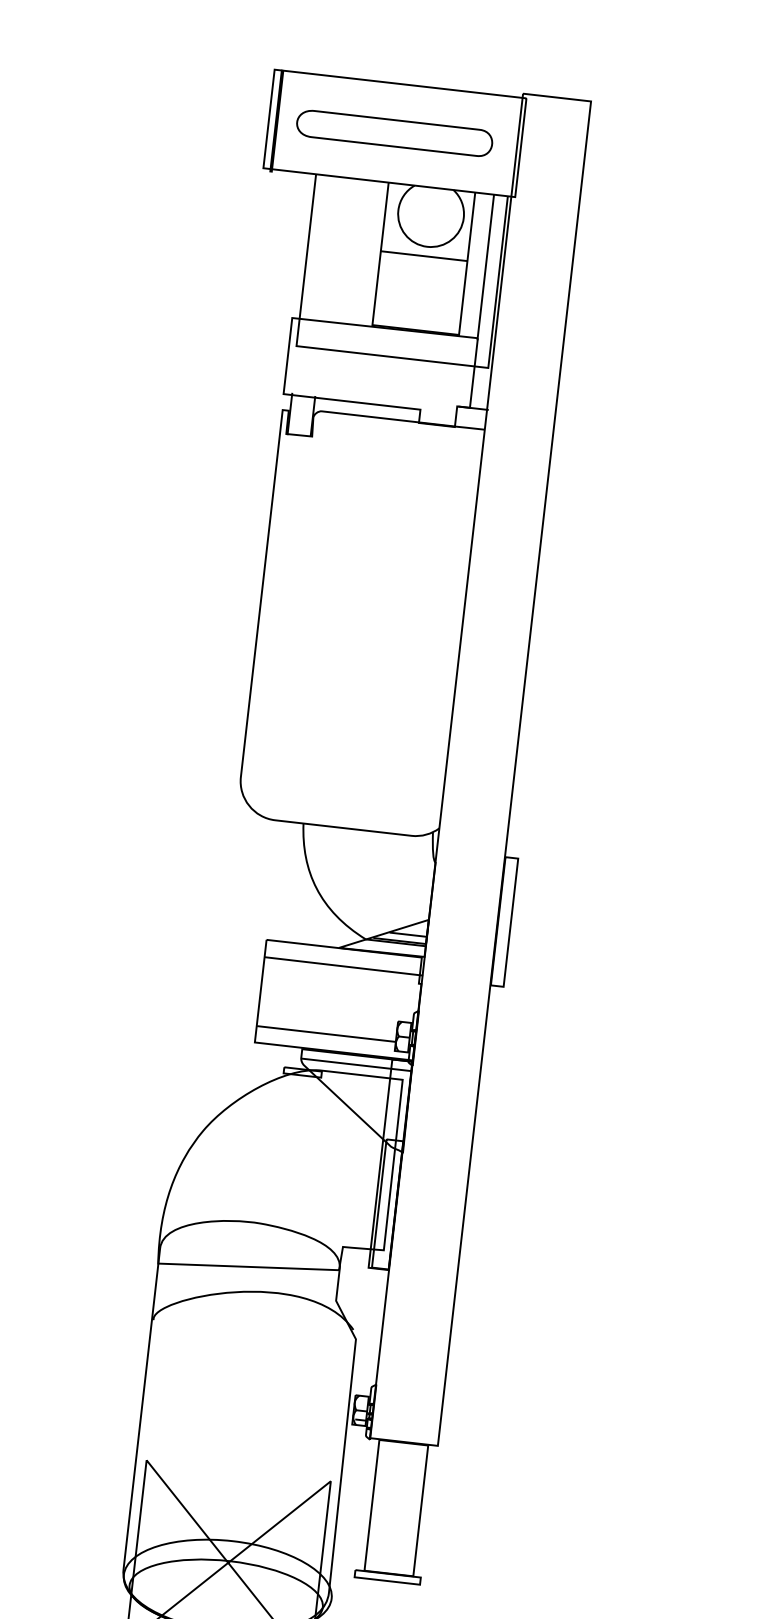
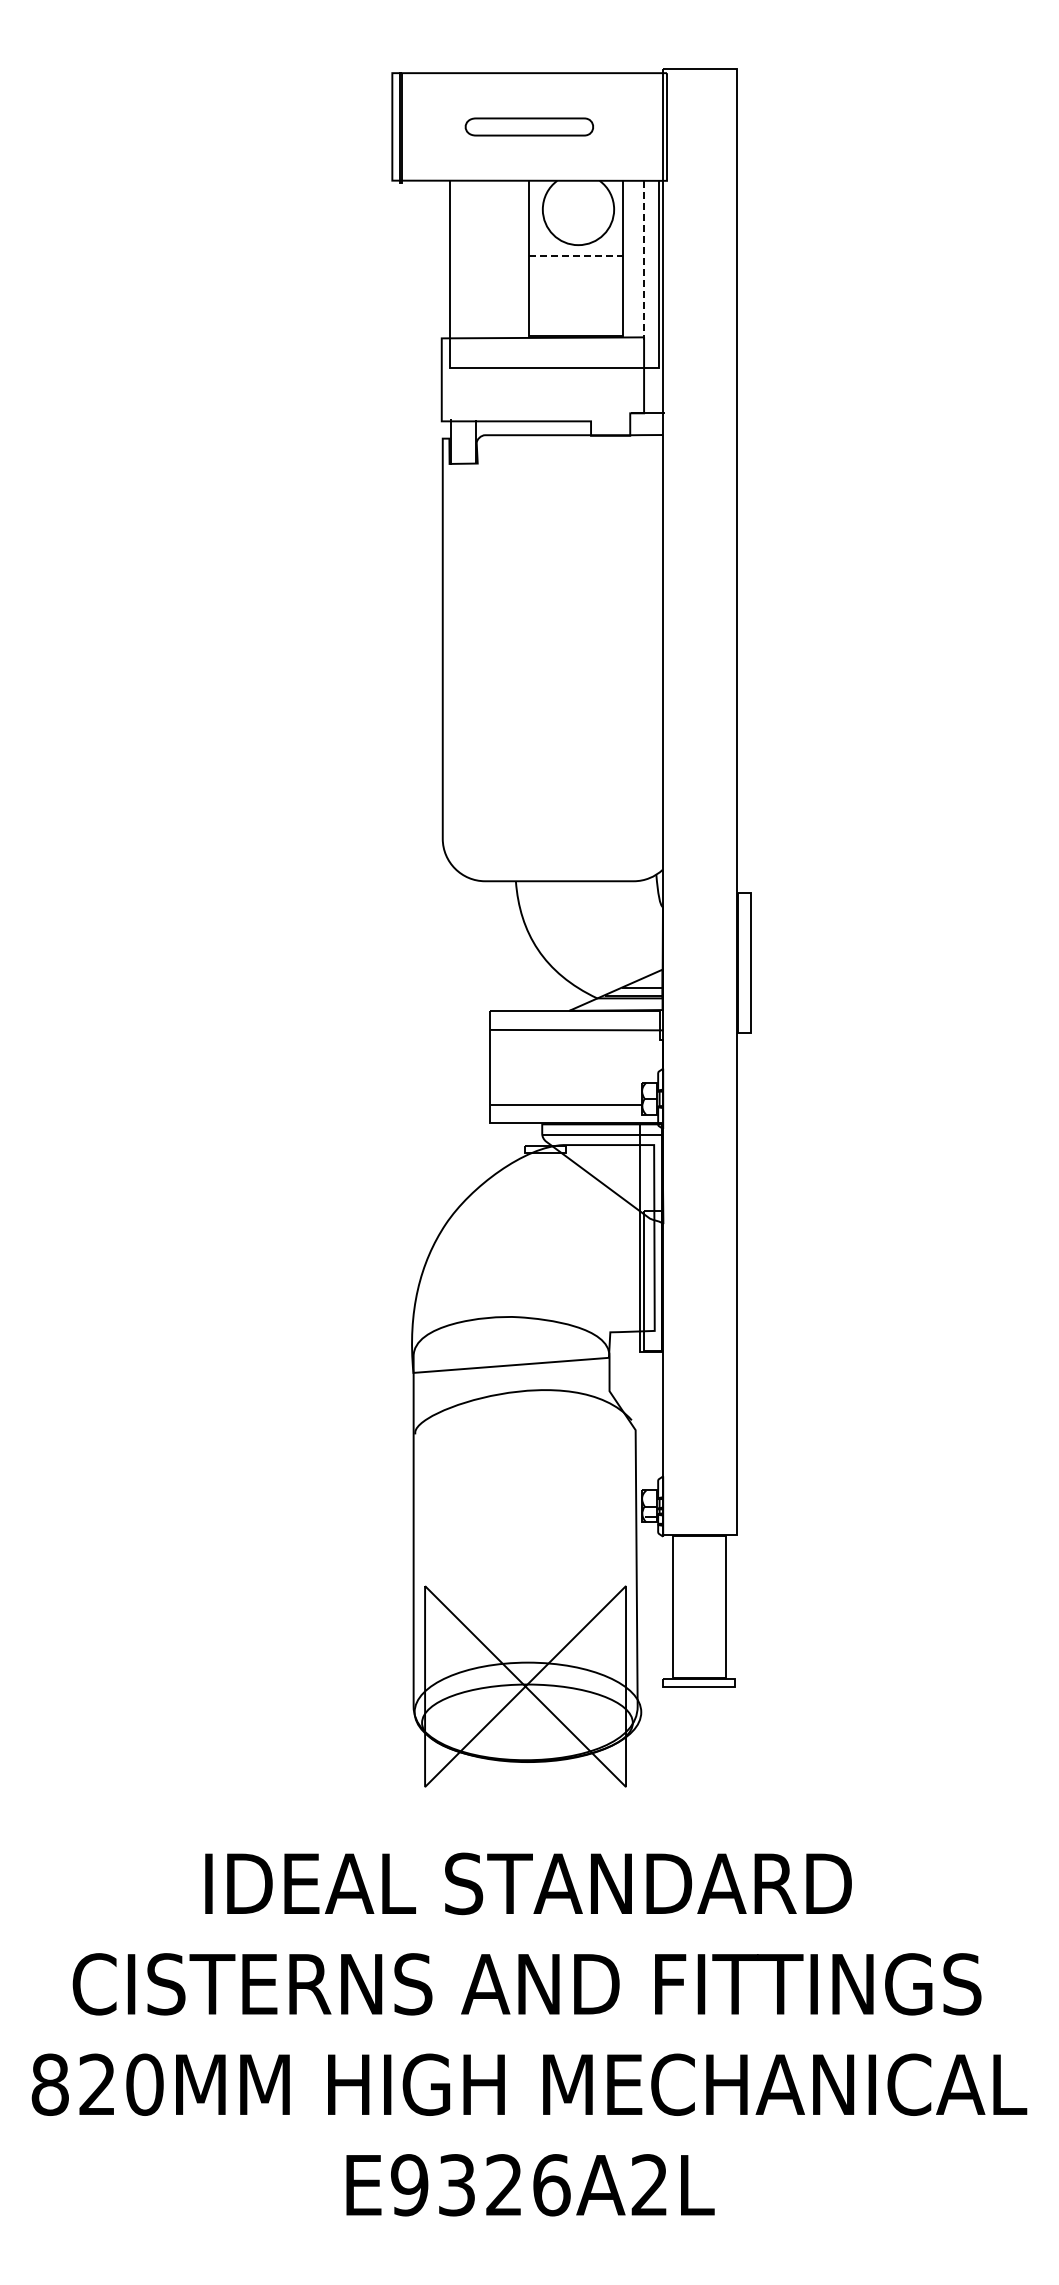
part: (394, 132) -> (529, 126), size x0.6
line: (424, 256) -> (576, 255), solid -> dashed
line: (485, 267) -> (643, 260), solid -> dashed

